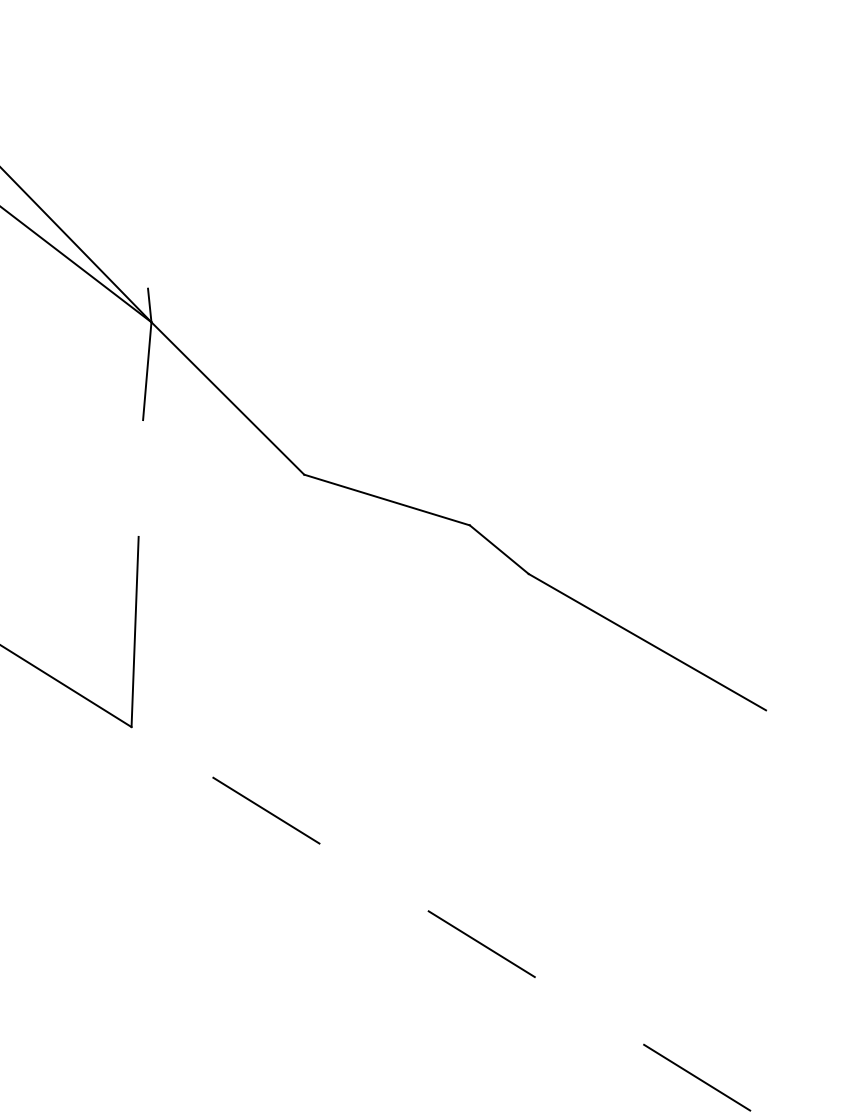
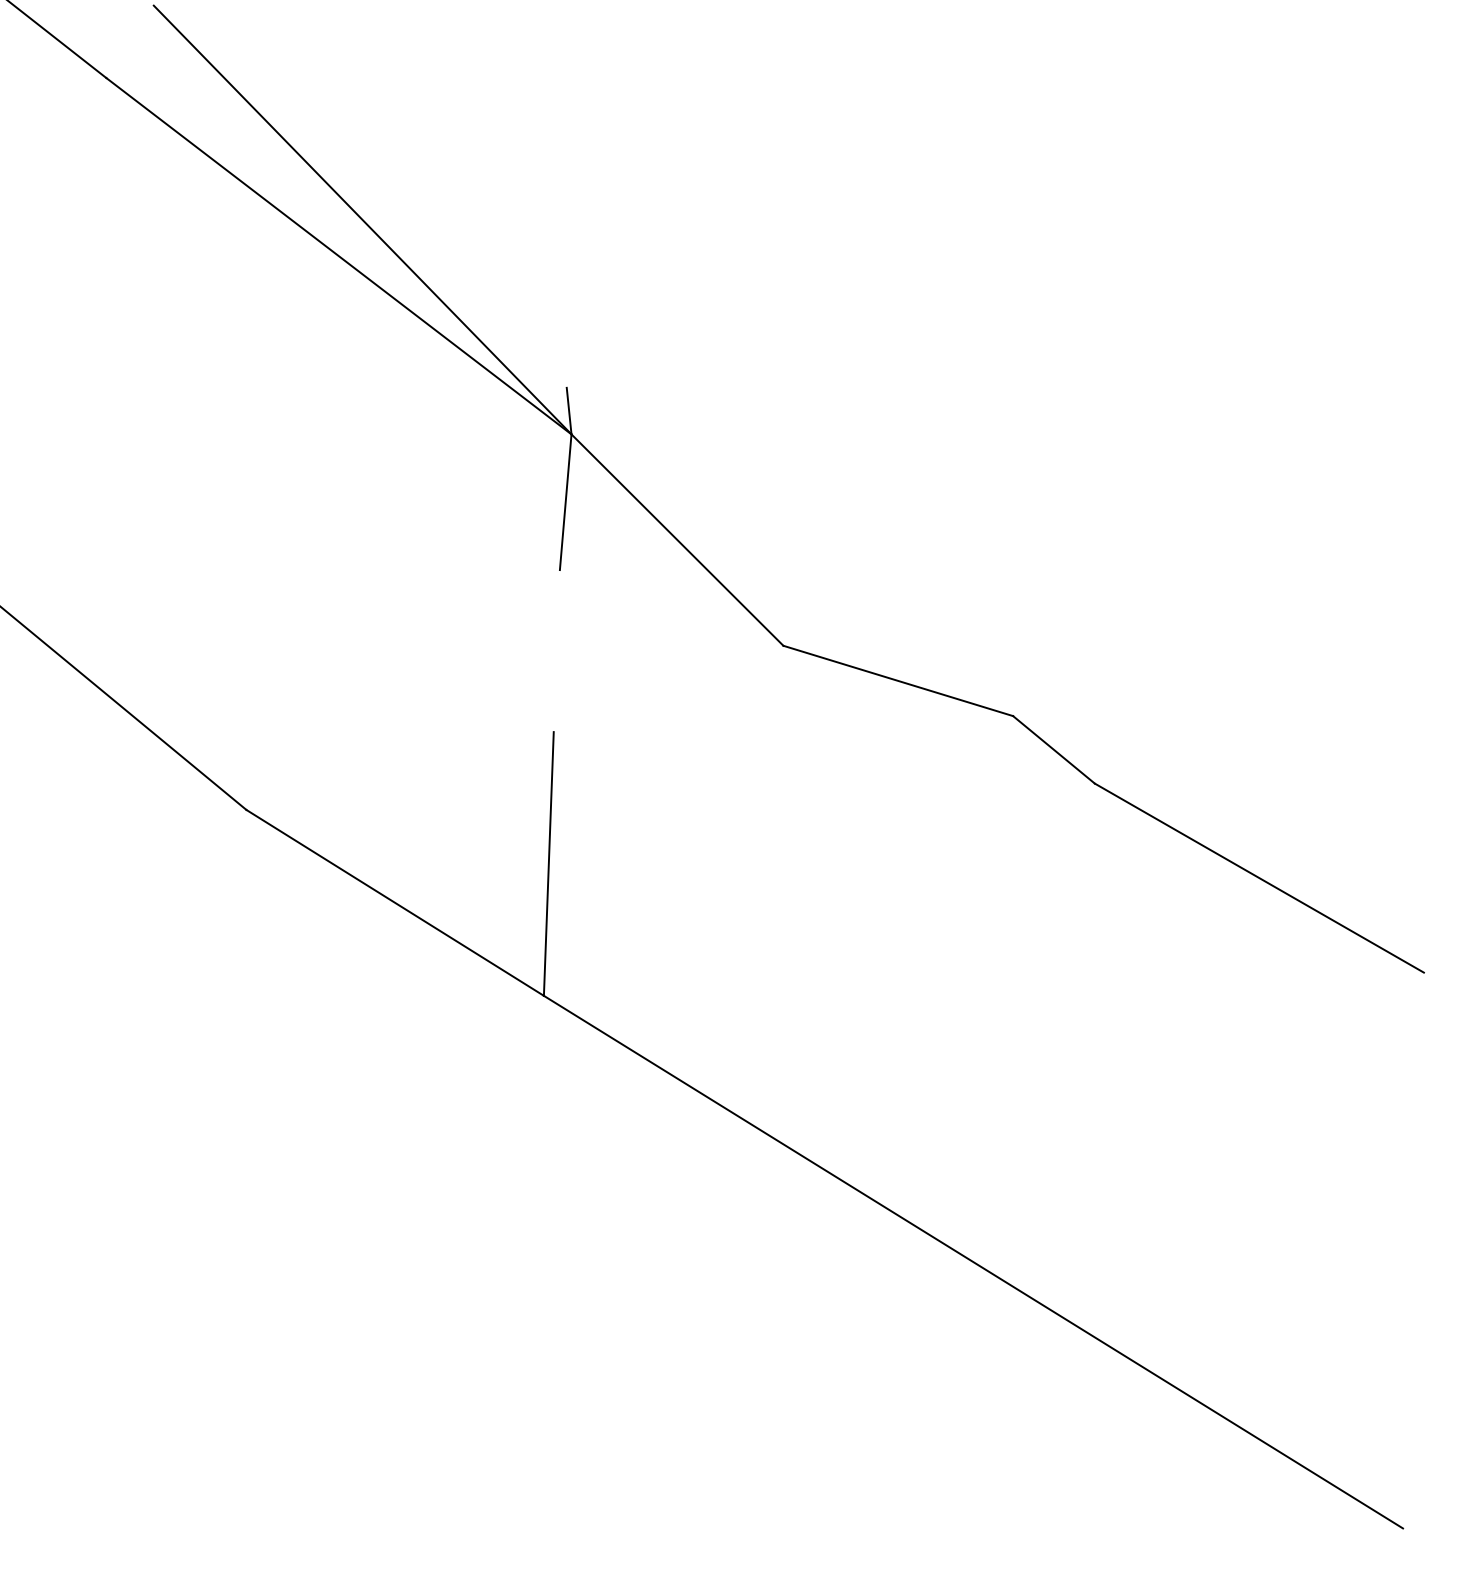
line: (441, 918) -> (973, 1261), dashed -> solid

